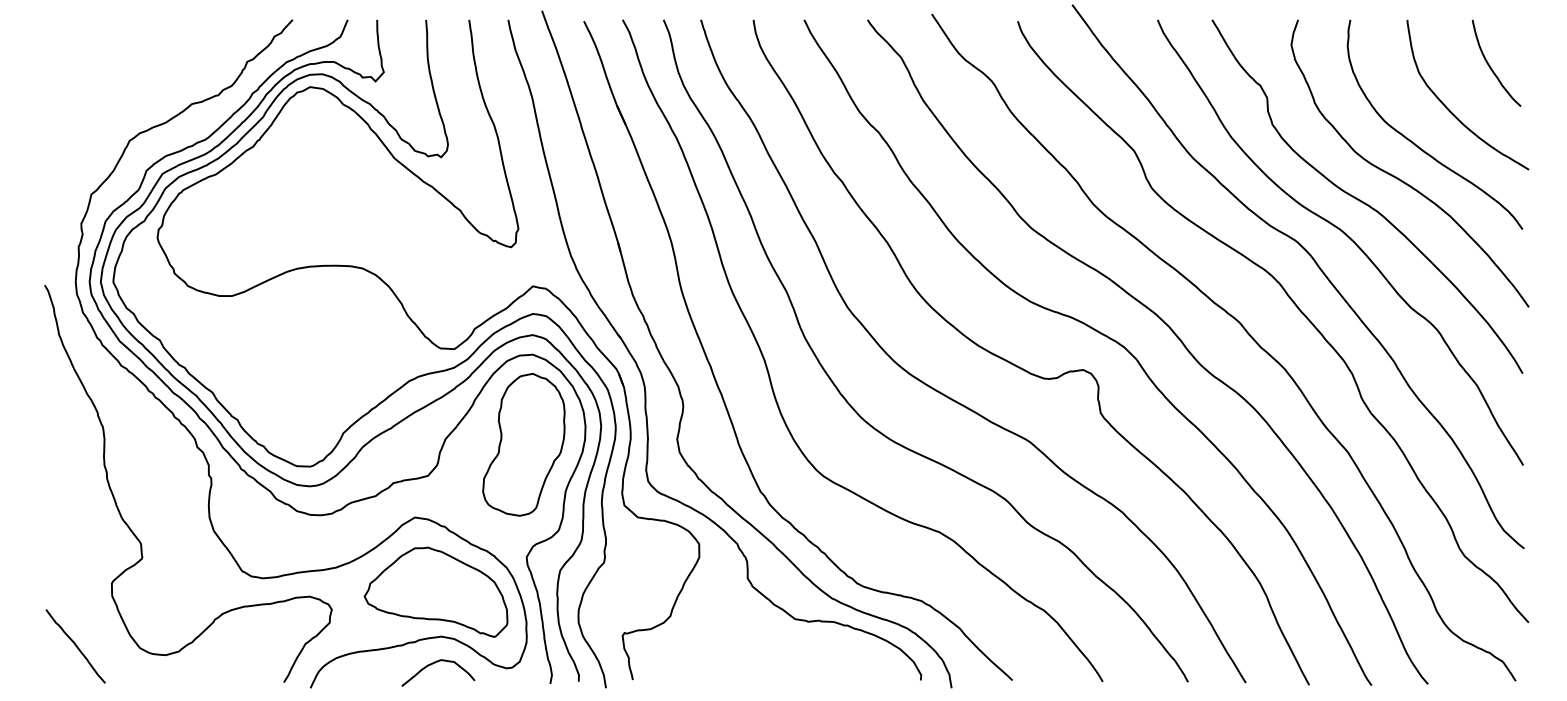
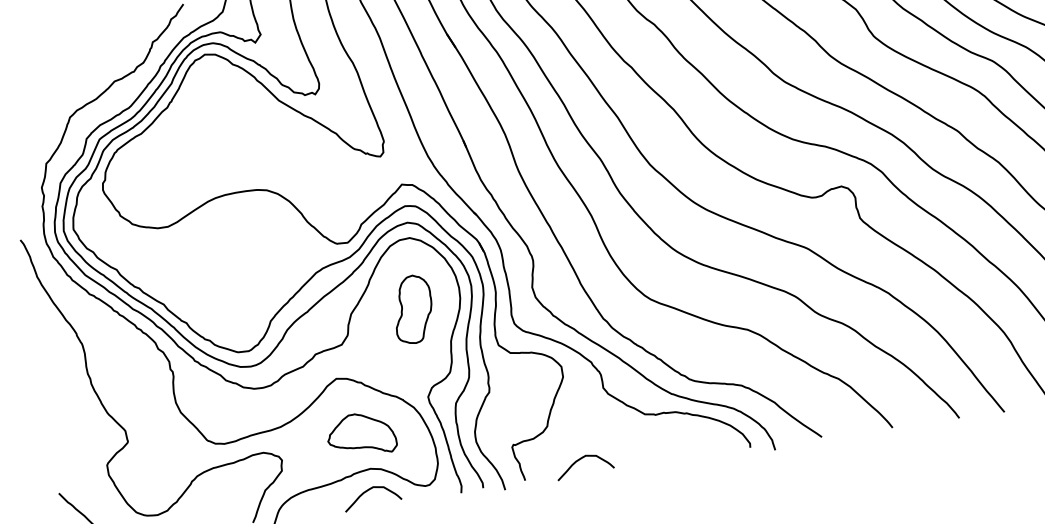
part: (523, 444) -> (412, 309), size x0.6
part: (435, 591) -> (360, 434), size x0.6
curve: (705, 664) -> (580, 460), added

